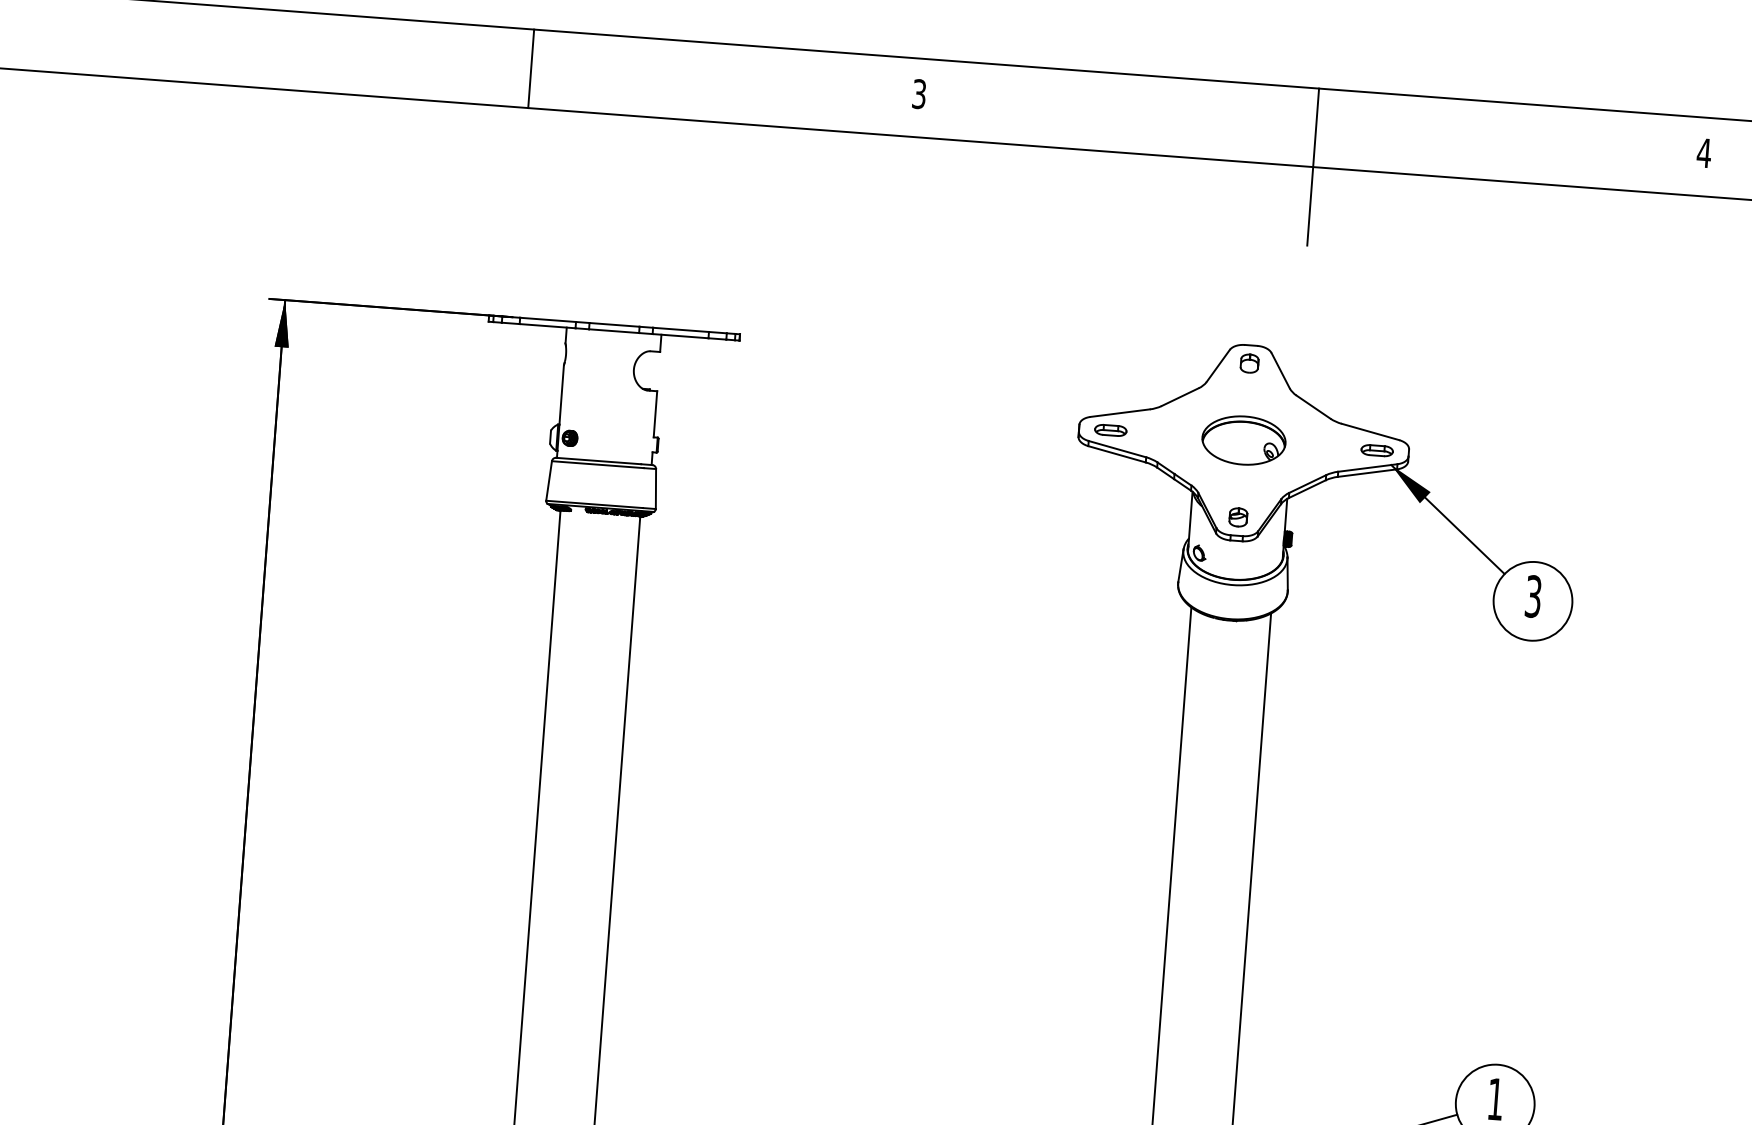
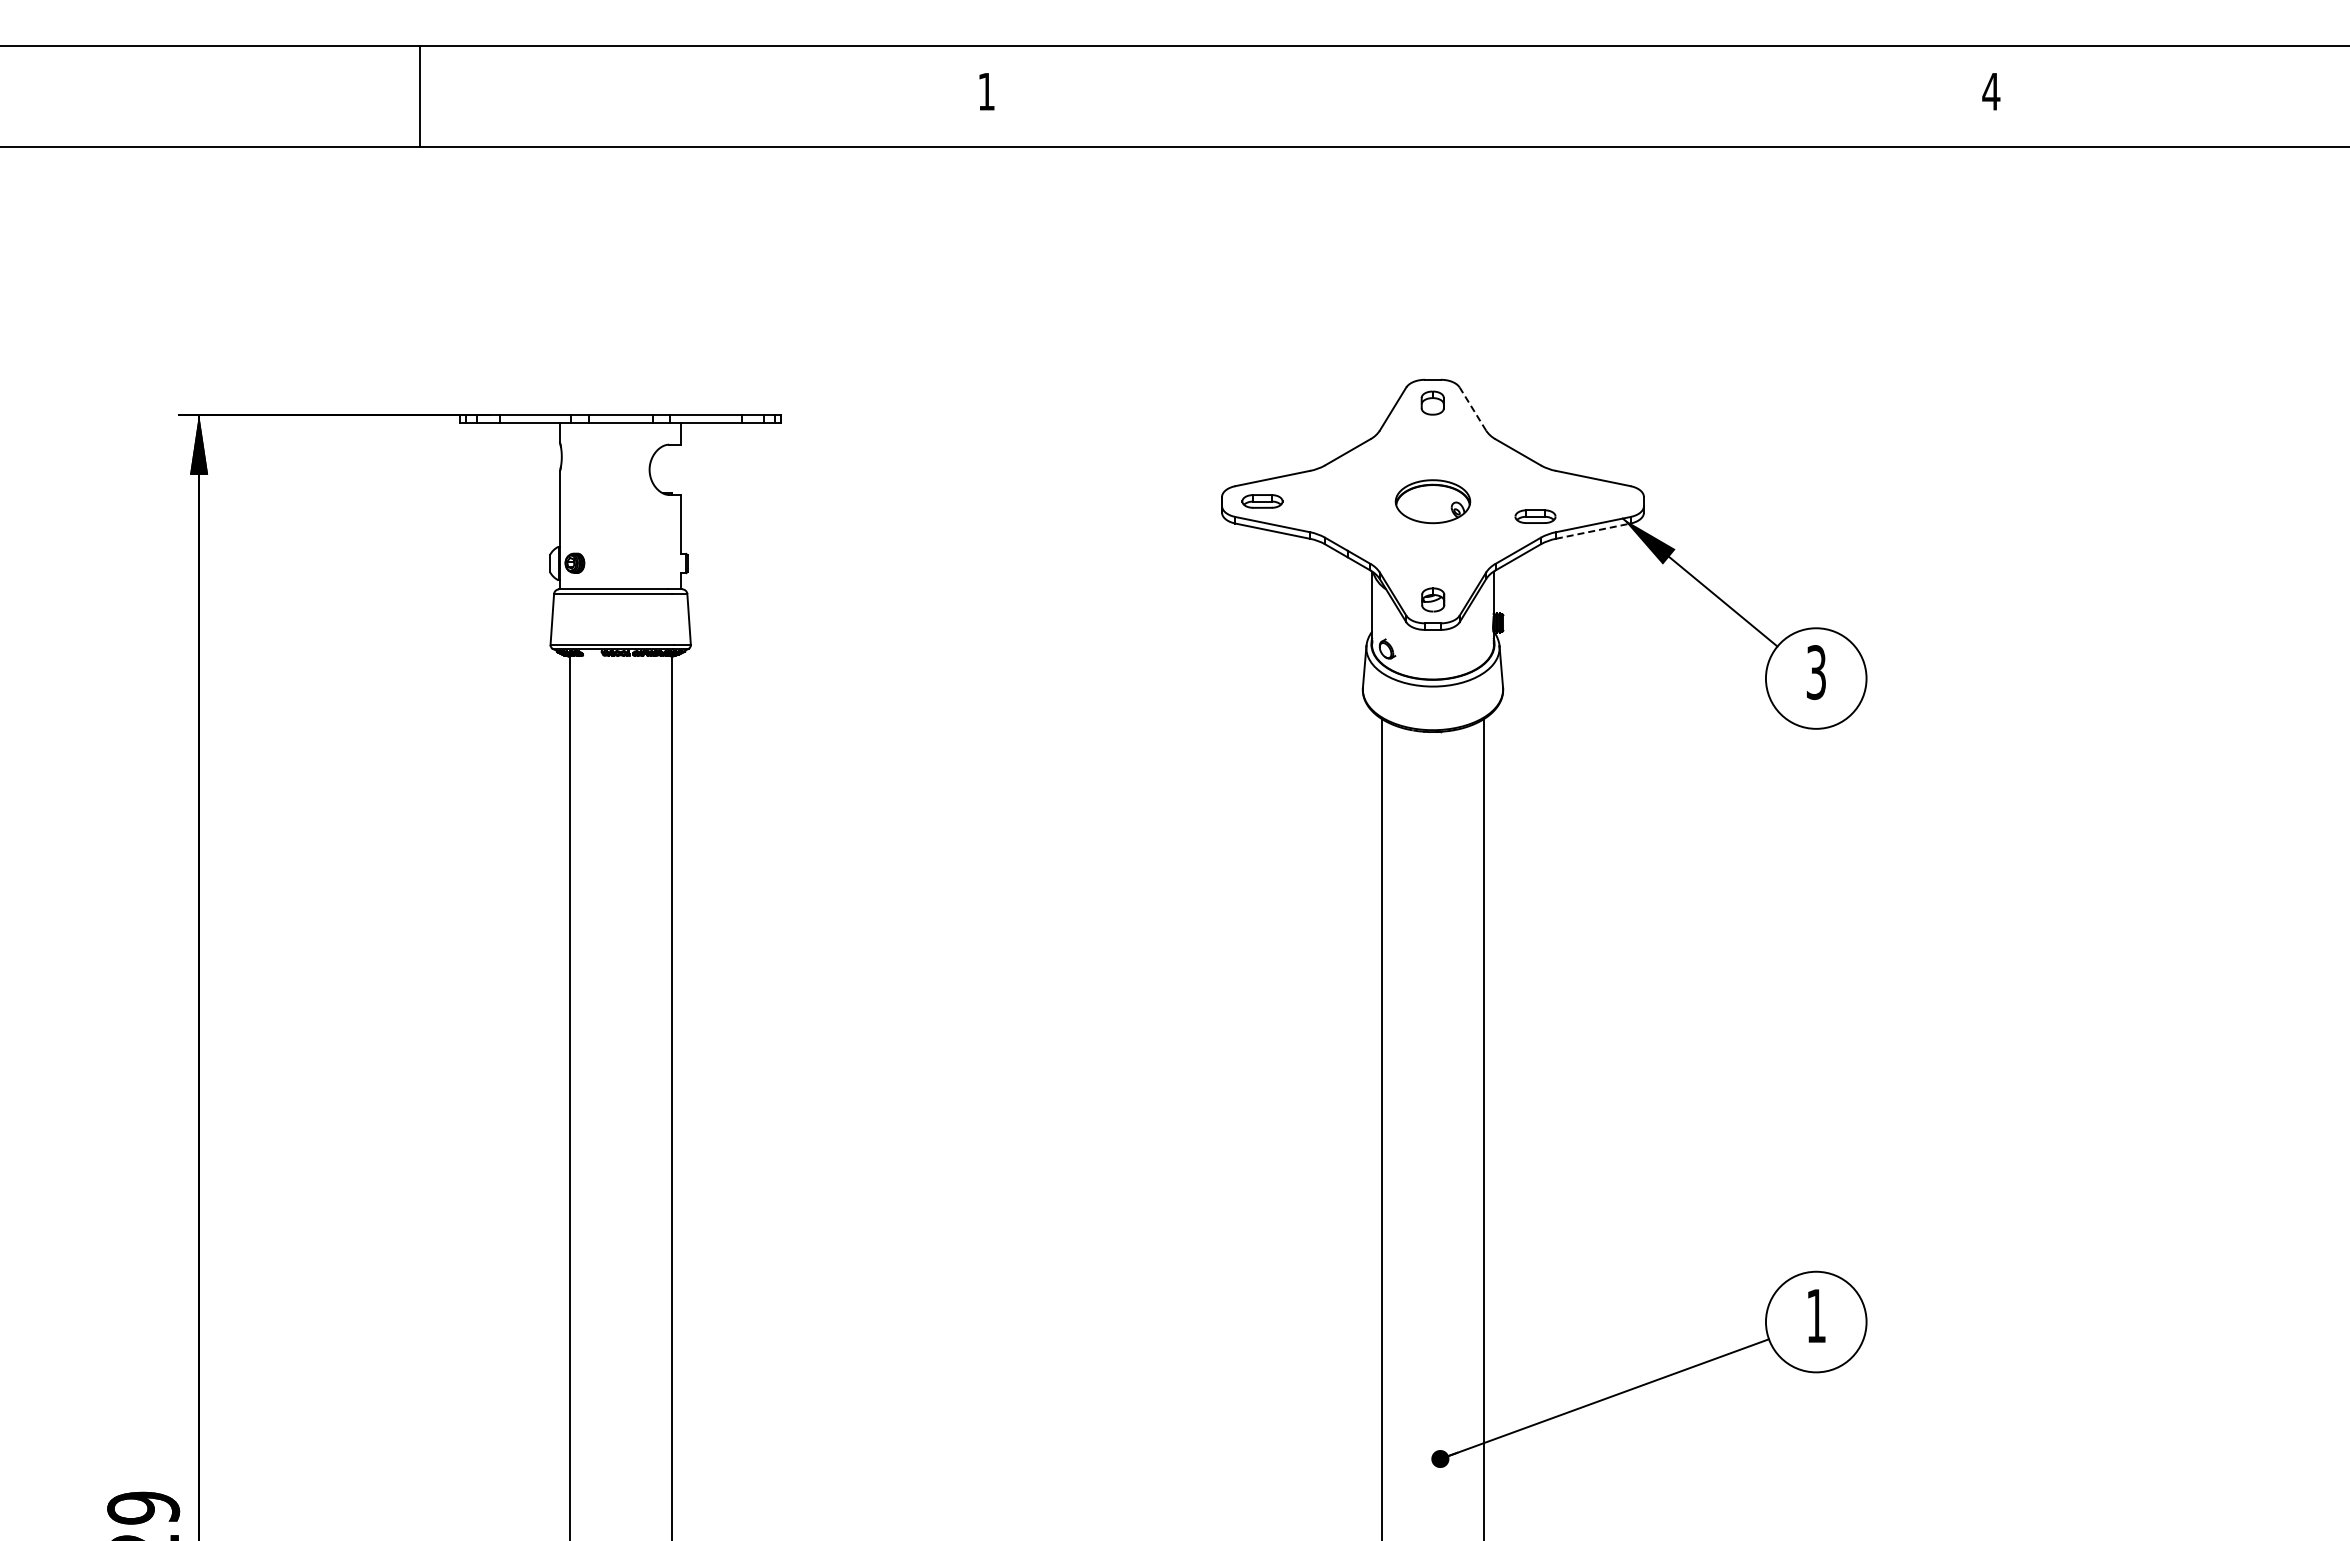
line: (531, 68) -> (420, 96), moved
text: (919, 94) -> (986, 91), 3 -> 1
line: (1312, 166) -> (1494, 146), removed
line: (1280, 370) -> (1472, 408), solid -> dashed
part: (1243, 440) -> (1432, 501), size x0.7
part: (1377, 450) -> (1535, 516), moved
line: (1367, 473) -> (1593, 531), solid -> dashed

